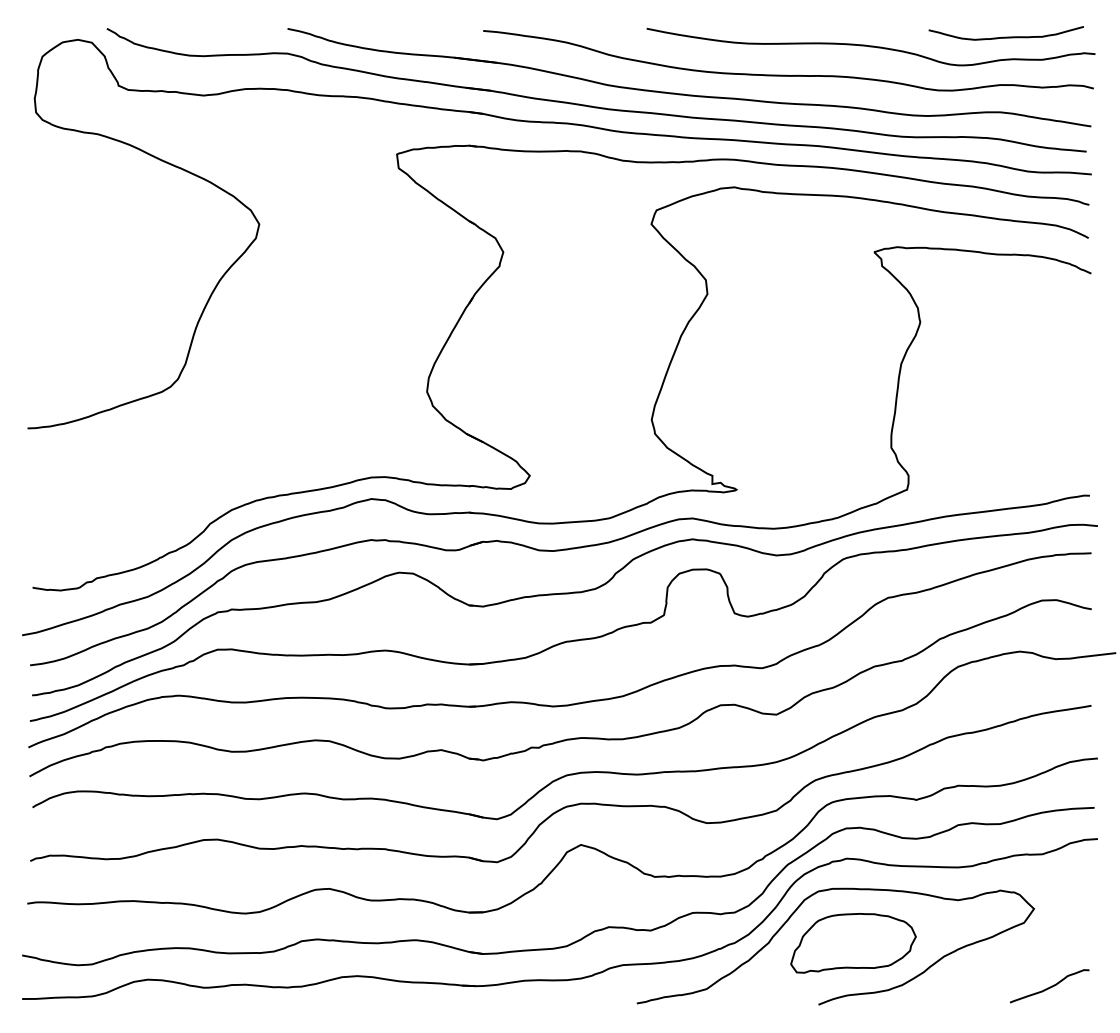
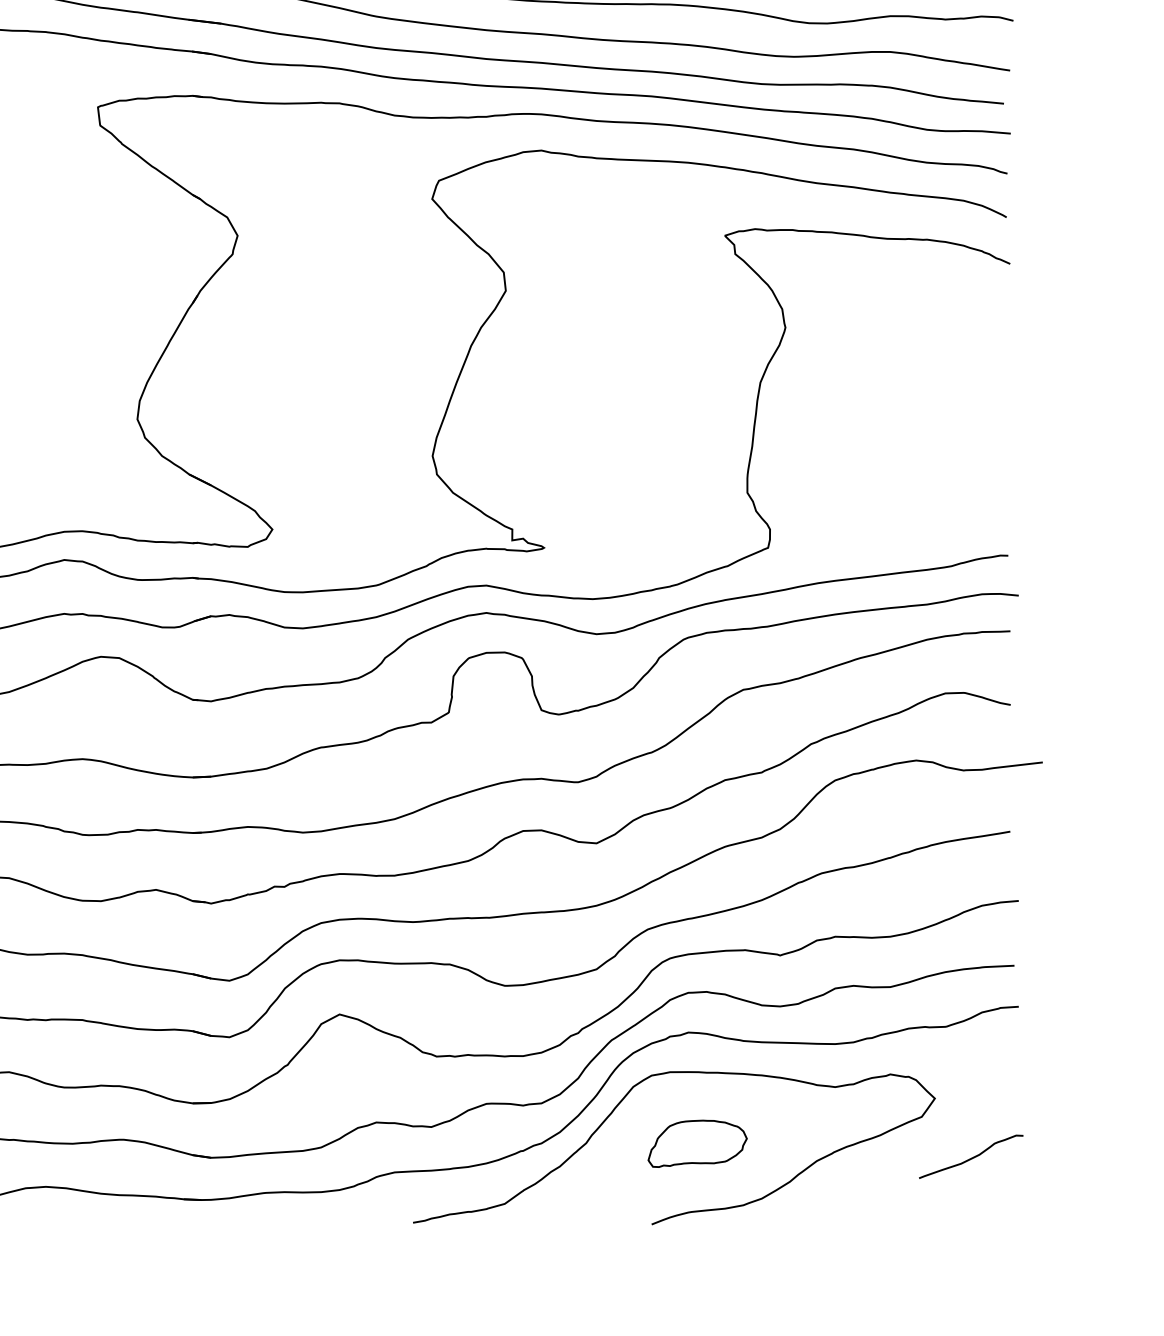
part: (853, 943) -> (697, 1143), size x0.6
curve: (1049, 986) -> (970, 1157), moved

